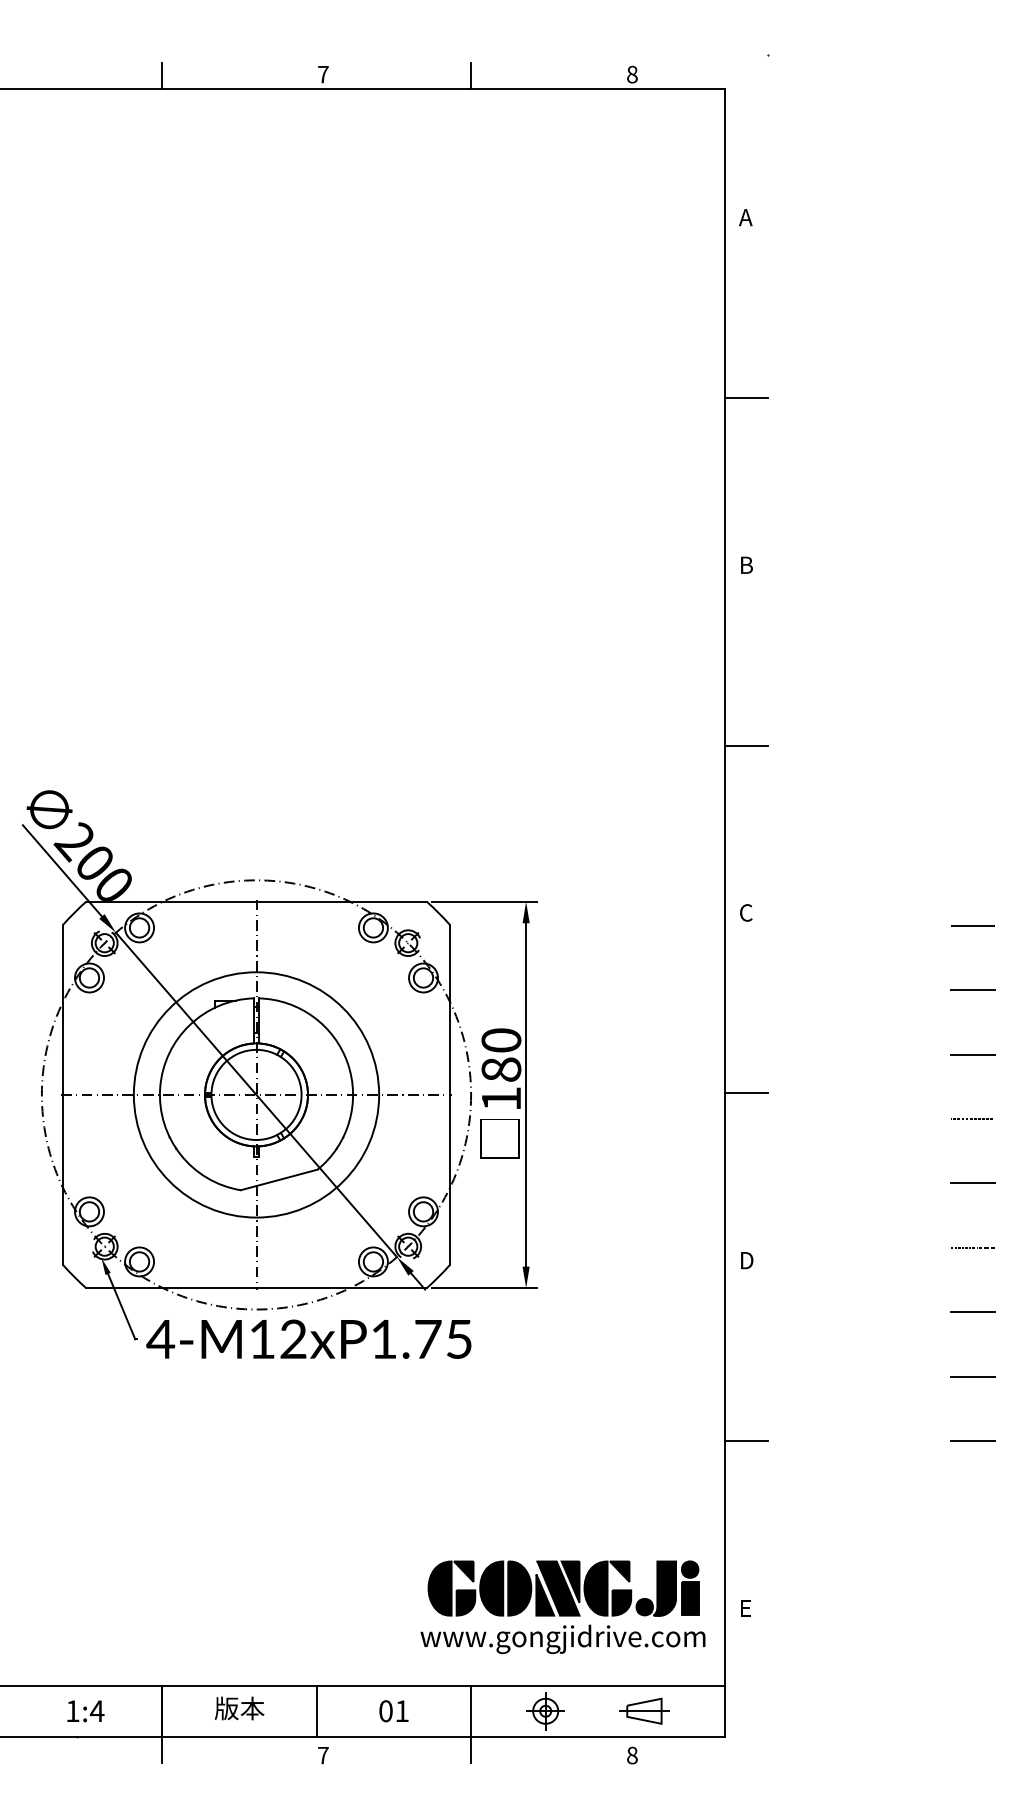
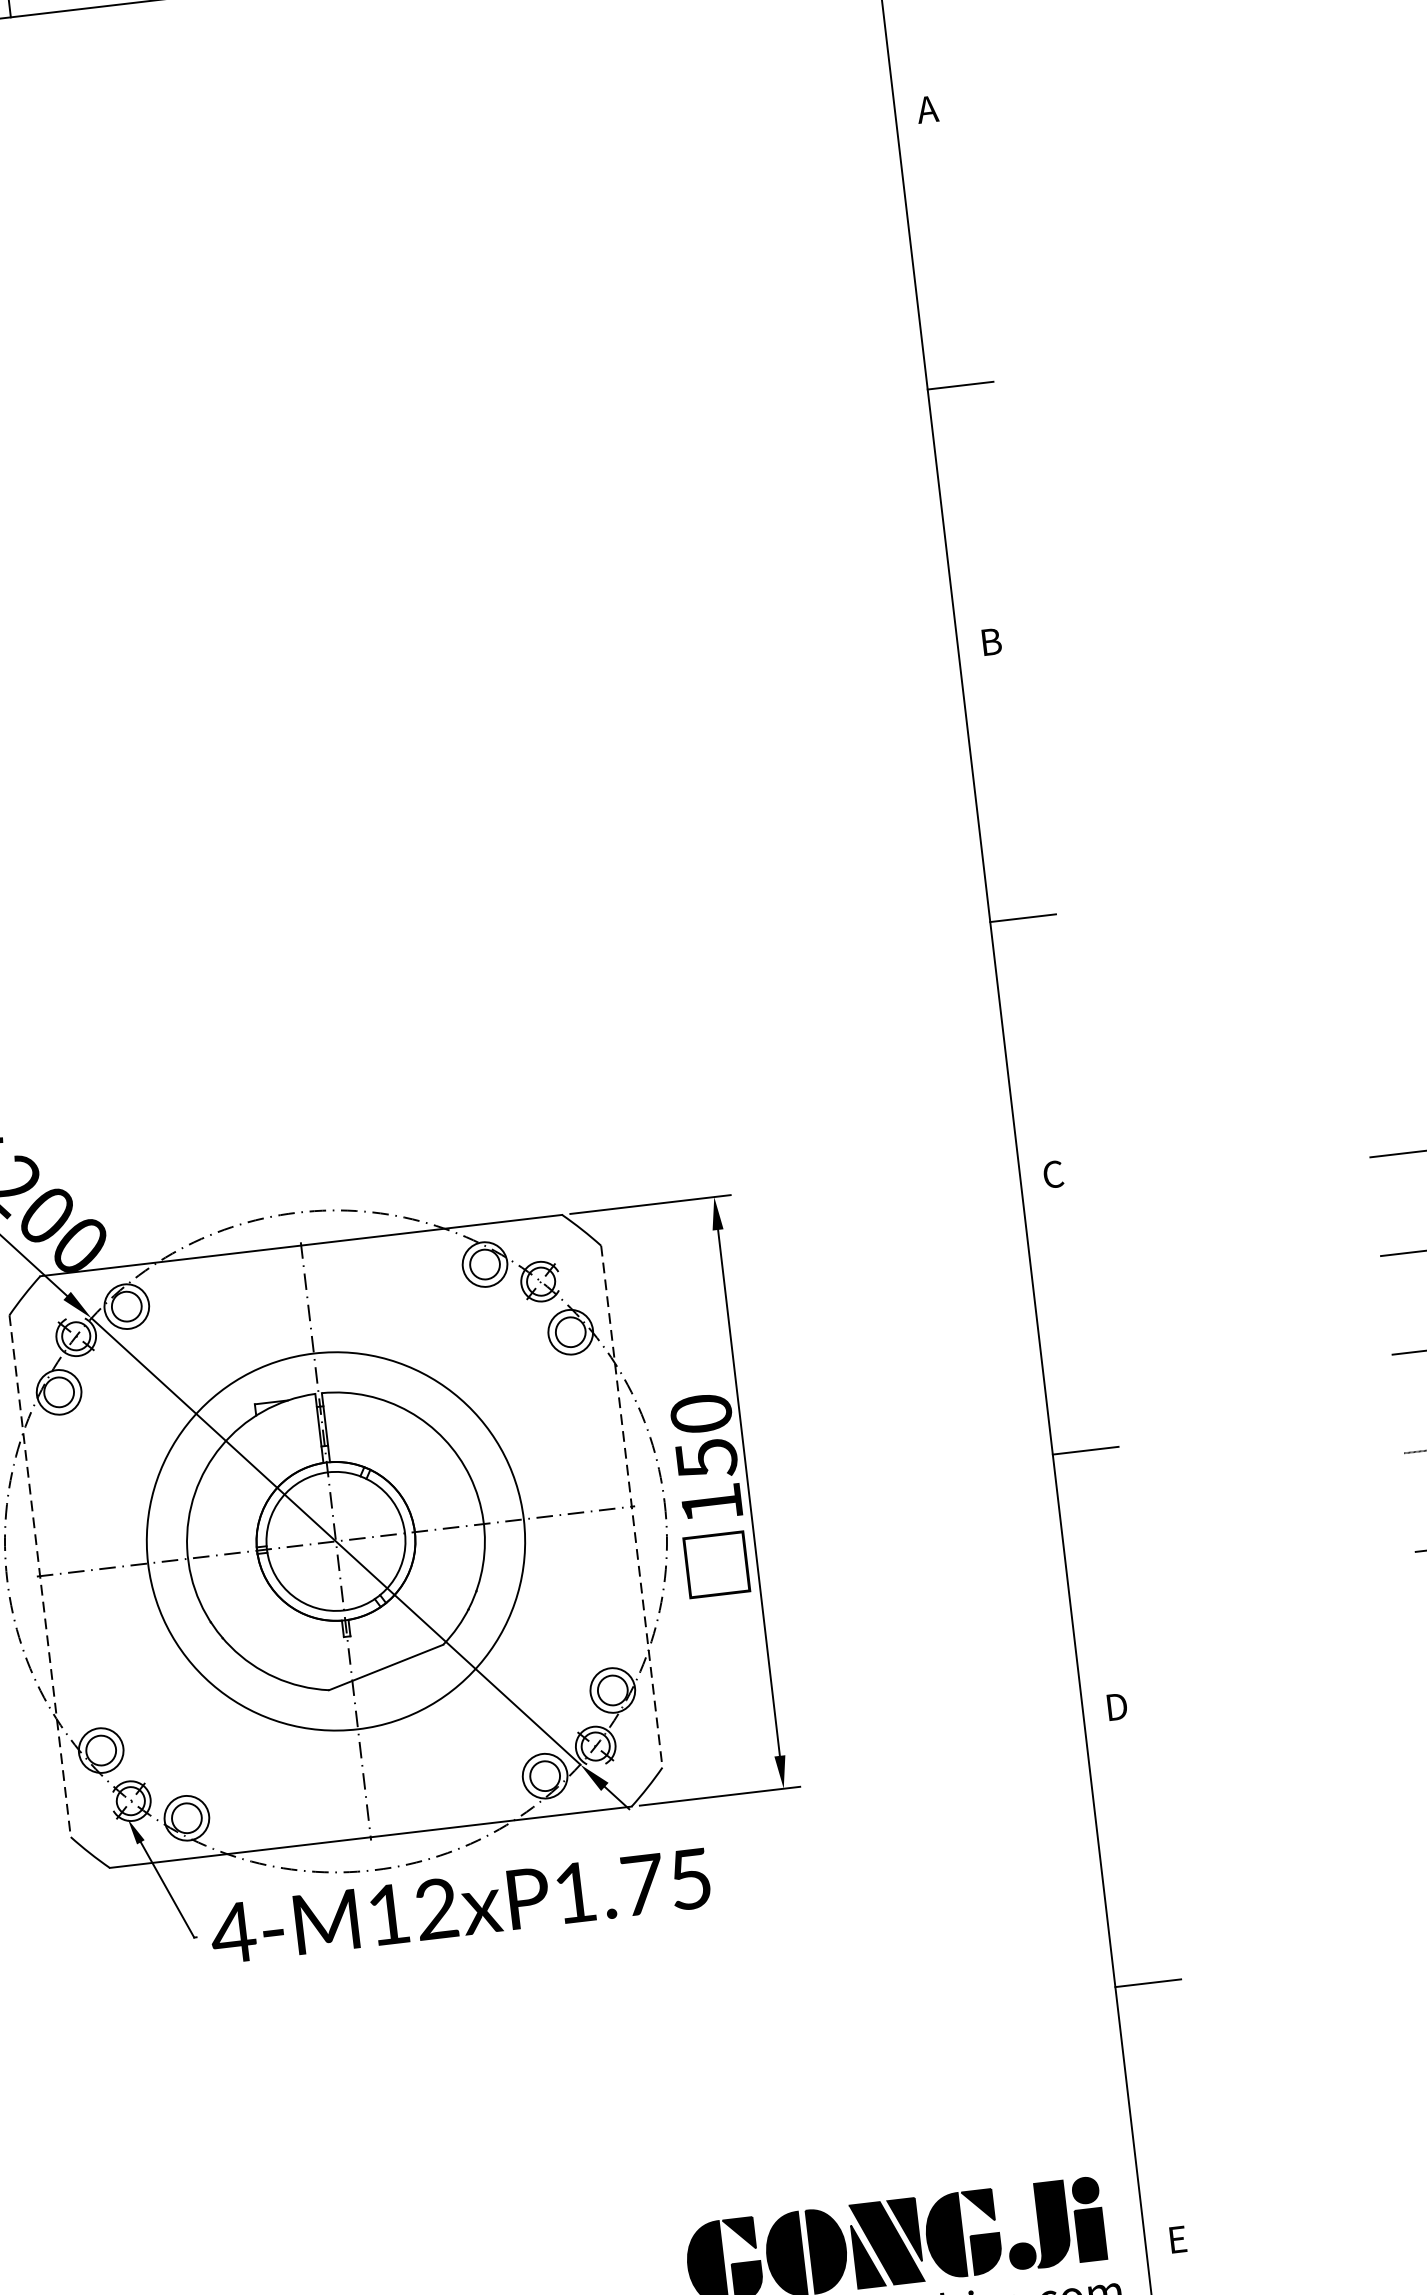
text: (501, 1069) -> (706, 1458), 180 -> 150
line: (63, 1095) -> (40, 1577), solid -> dashed
line: (449, 1095) -> (631, 1507), solid -> dashed

